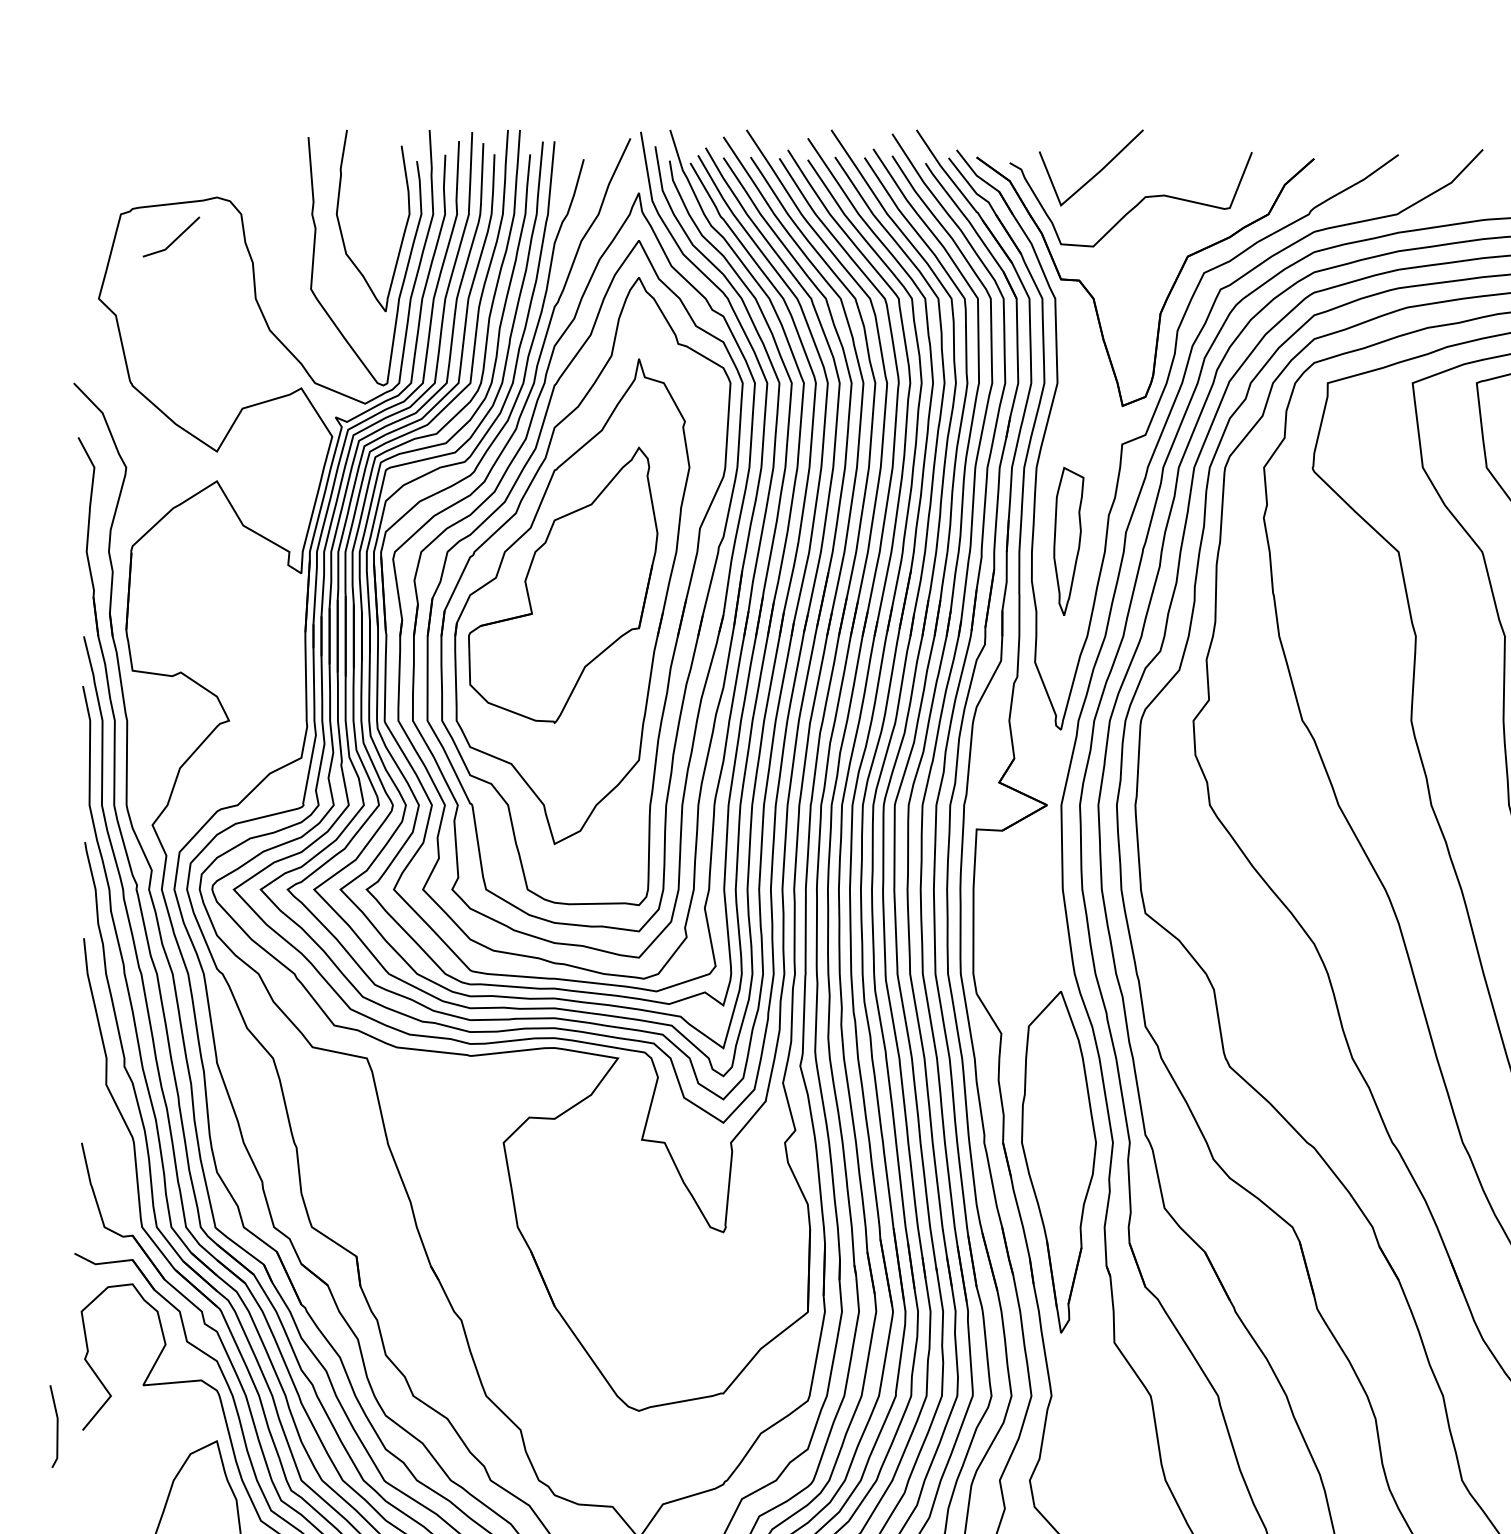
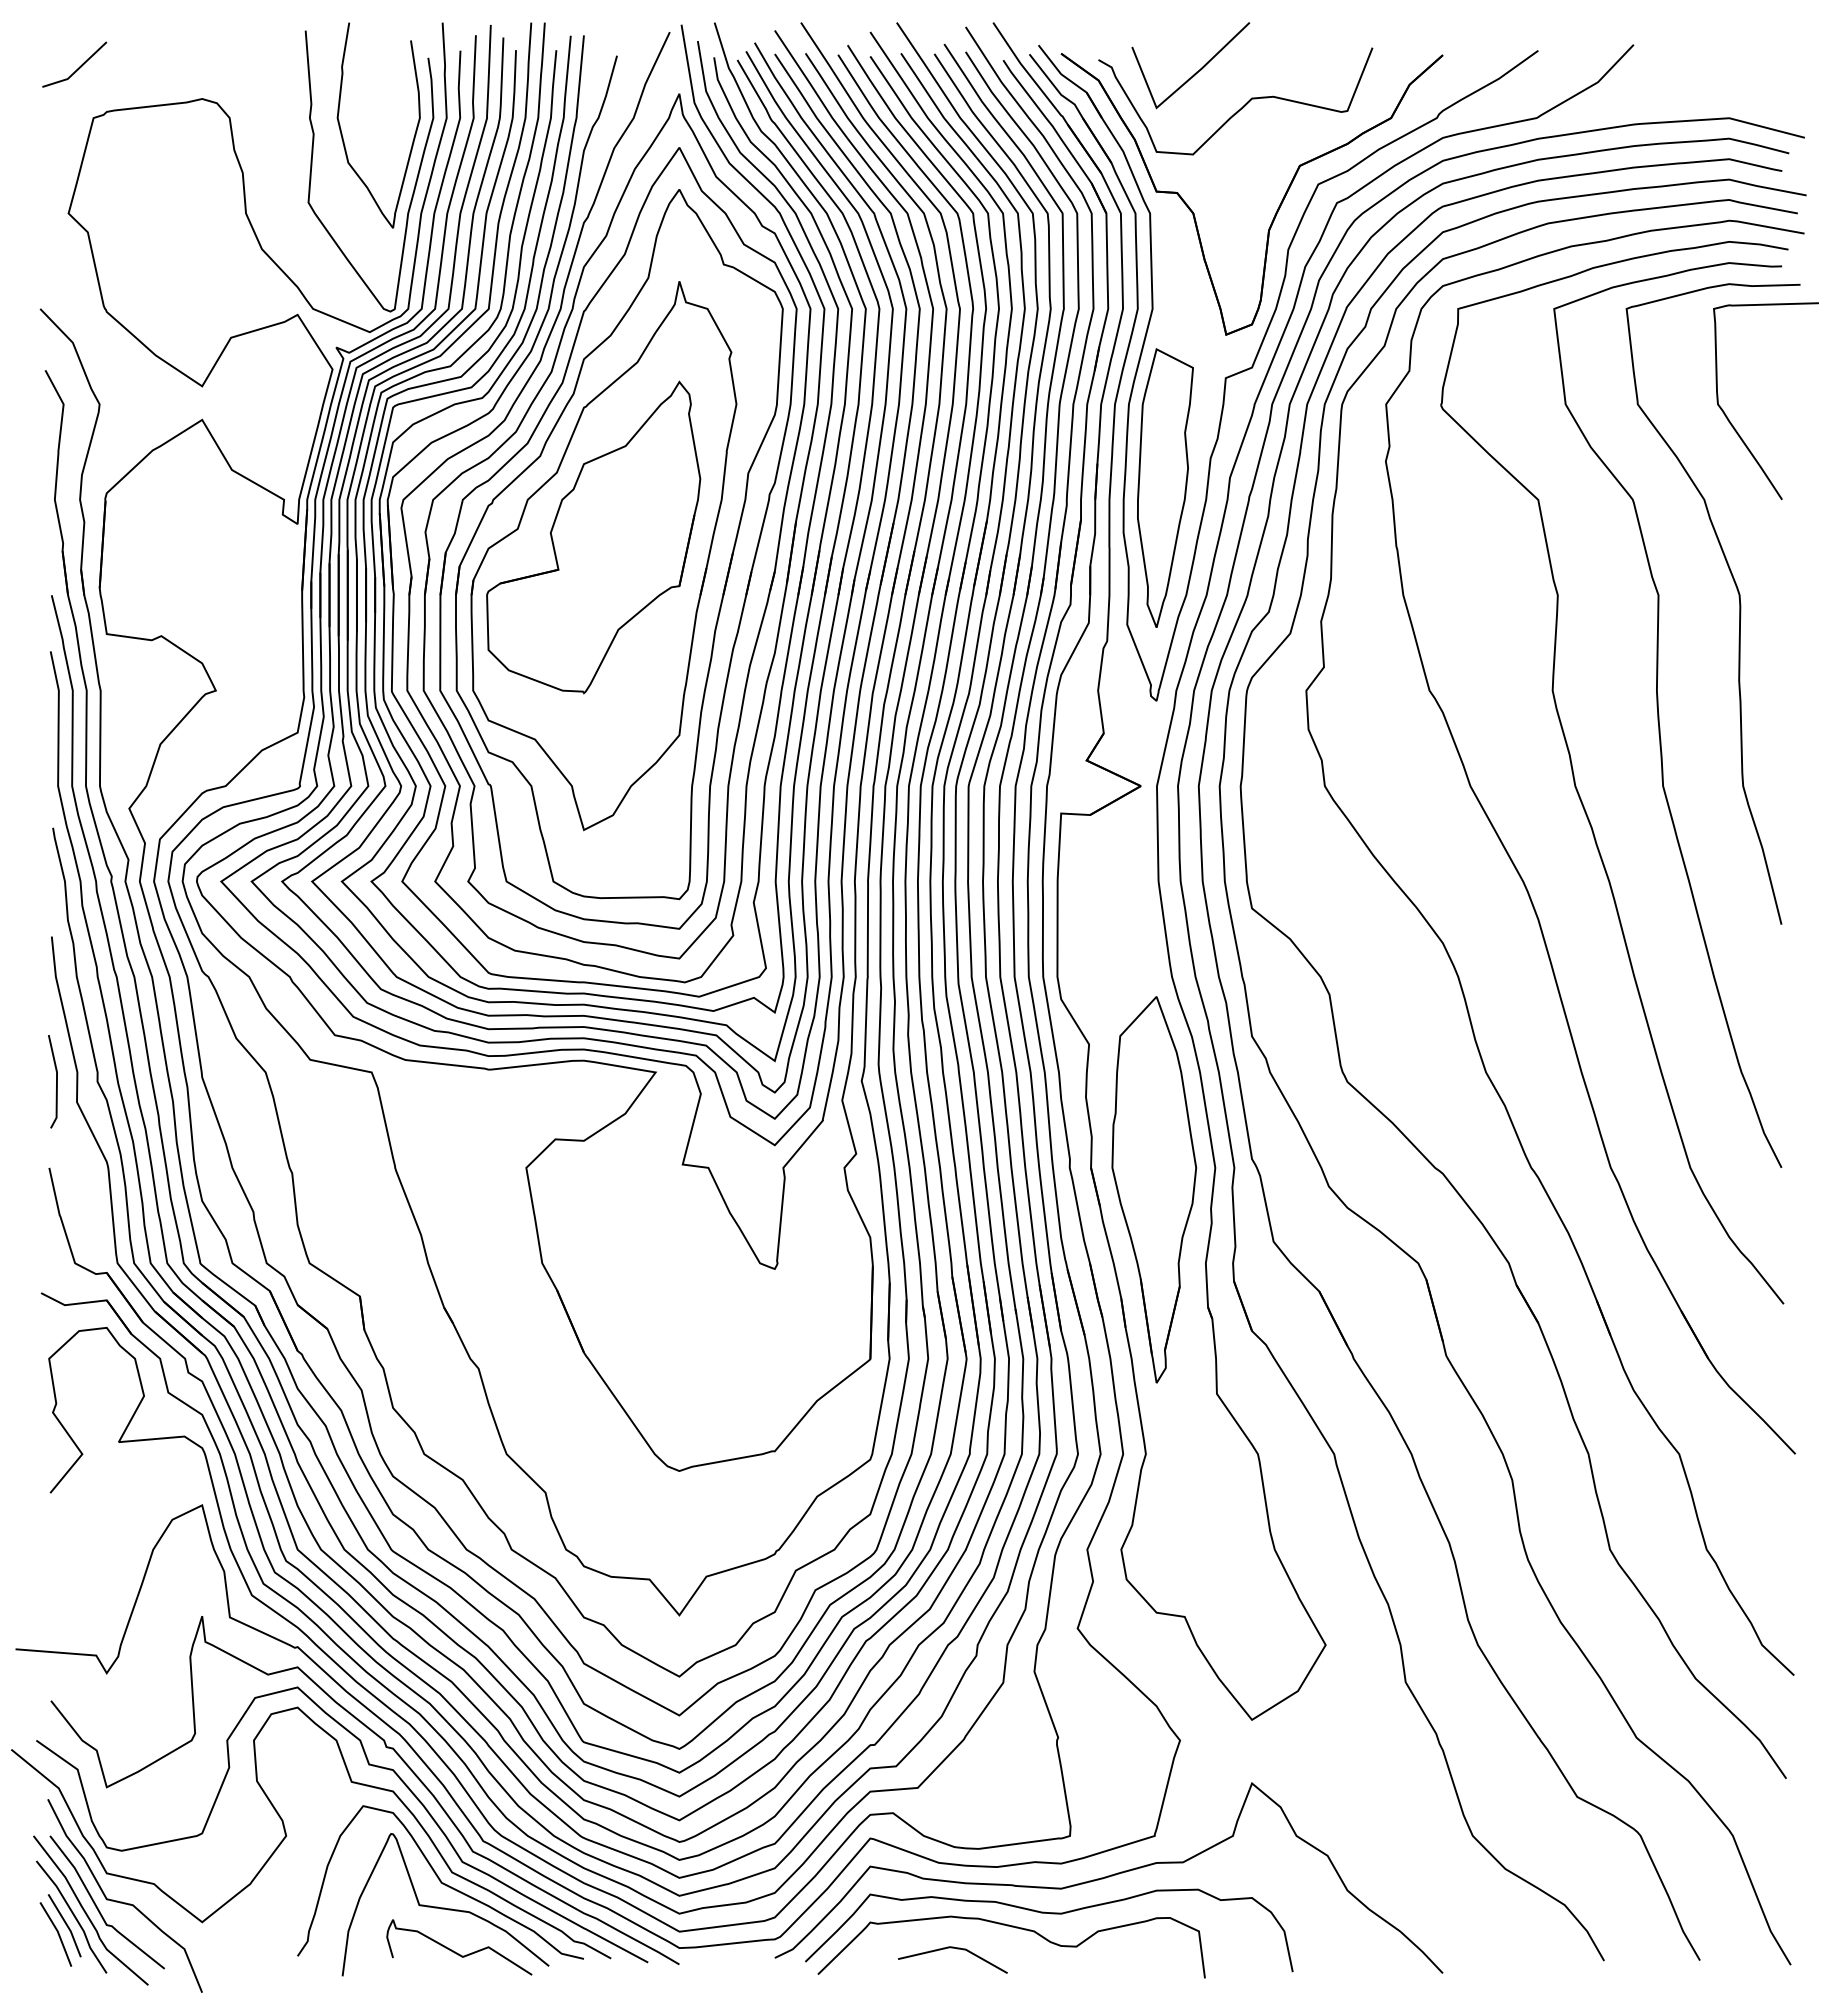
line: (174, 239) -> (78, 67), moved
part: (1068, 541) -> (1165, 487), size x1.67
line: (57, 1426) -> (56, 1081), moved

